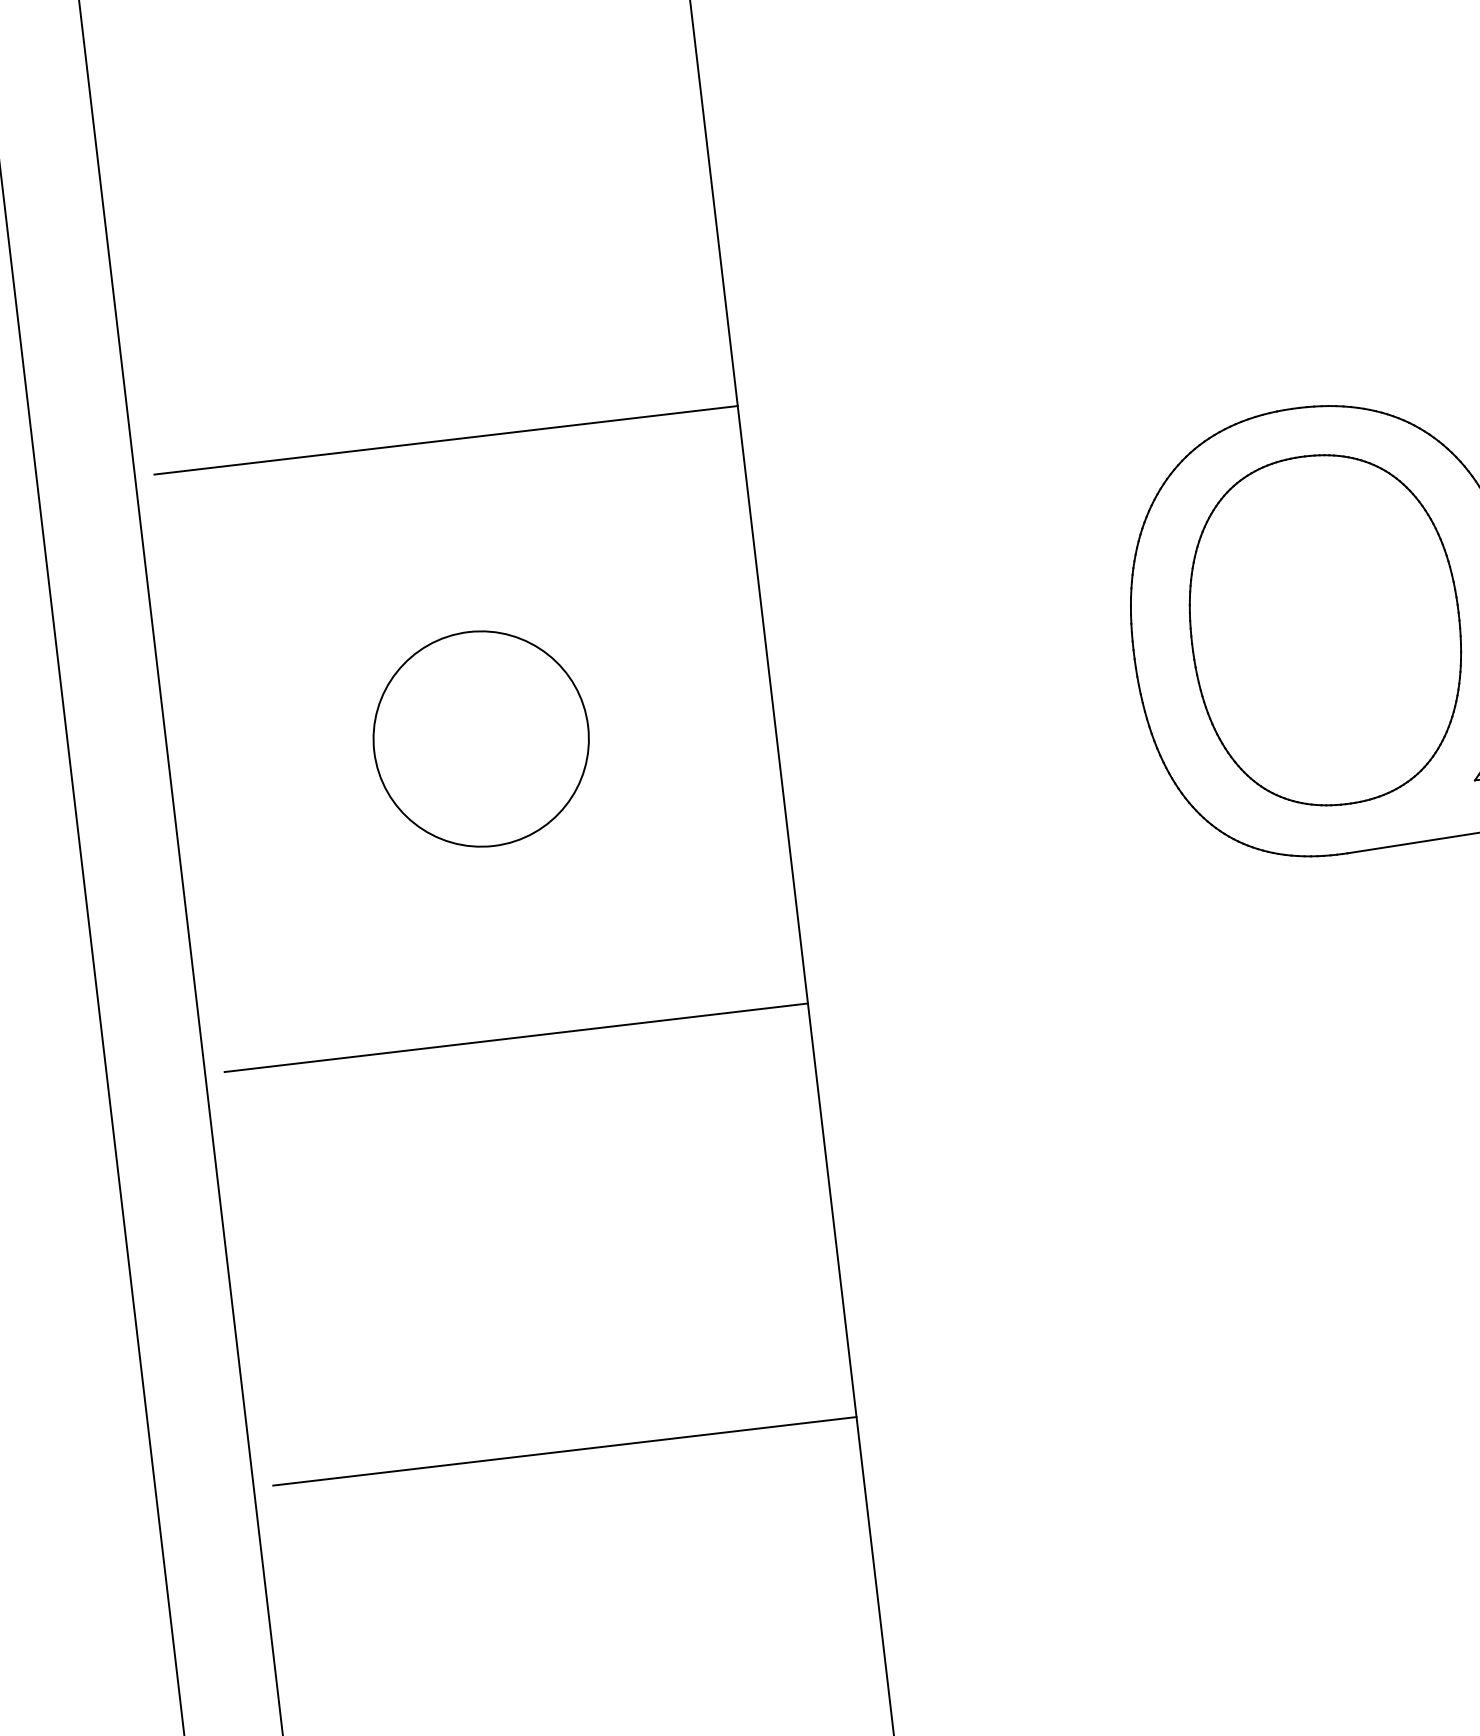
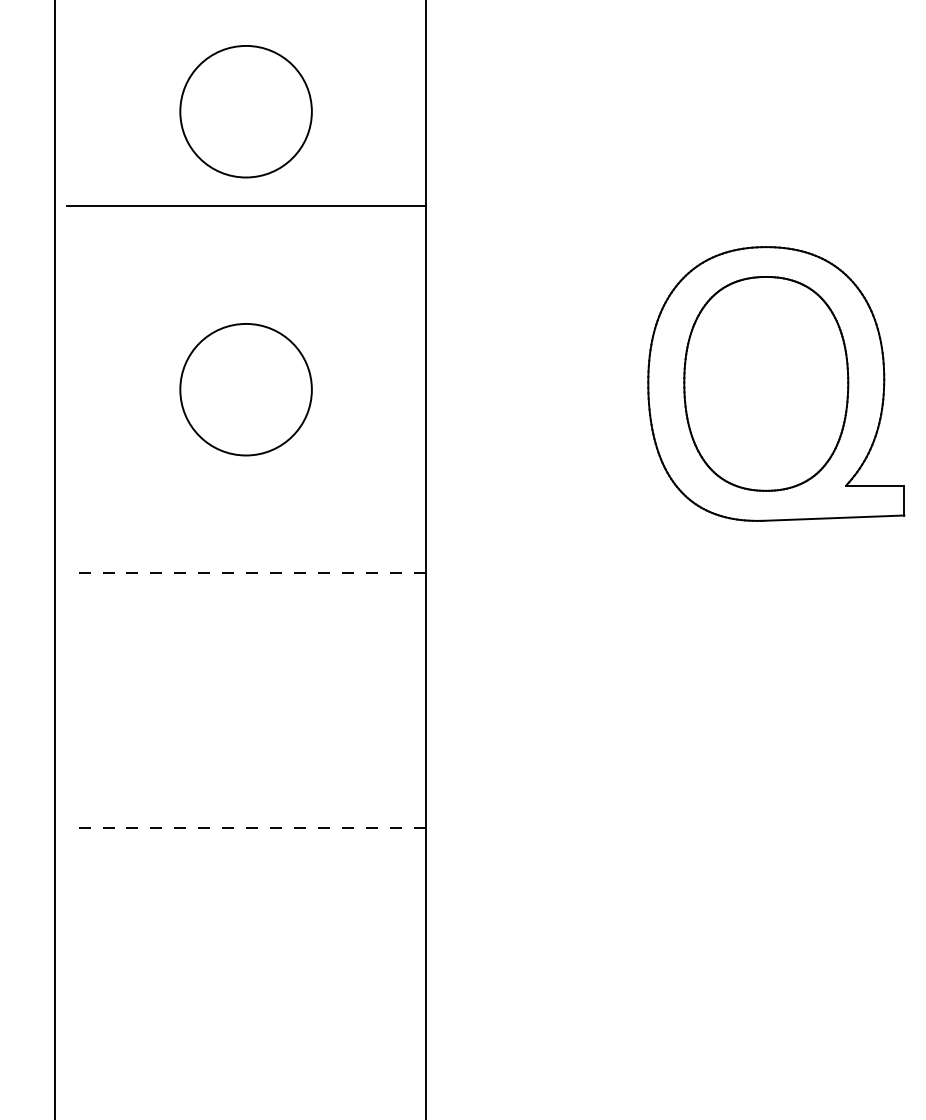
circle: (427, 286) -> (245, 111), added
line: (515, 1037) -> (245, 573), solid -> dashed
line: (563, 1450) -> (245, 827), solid -> dashed

